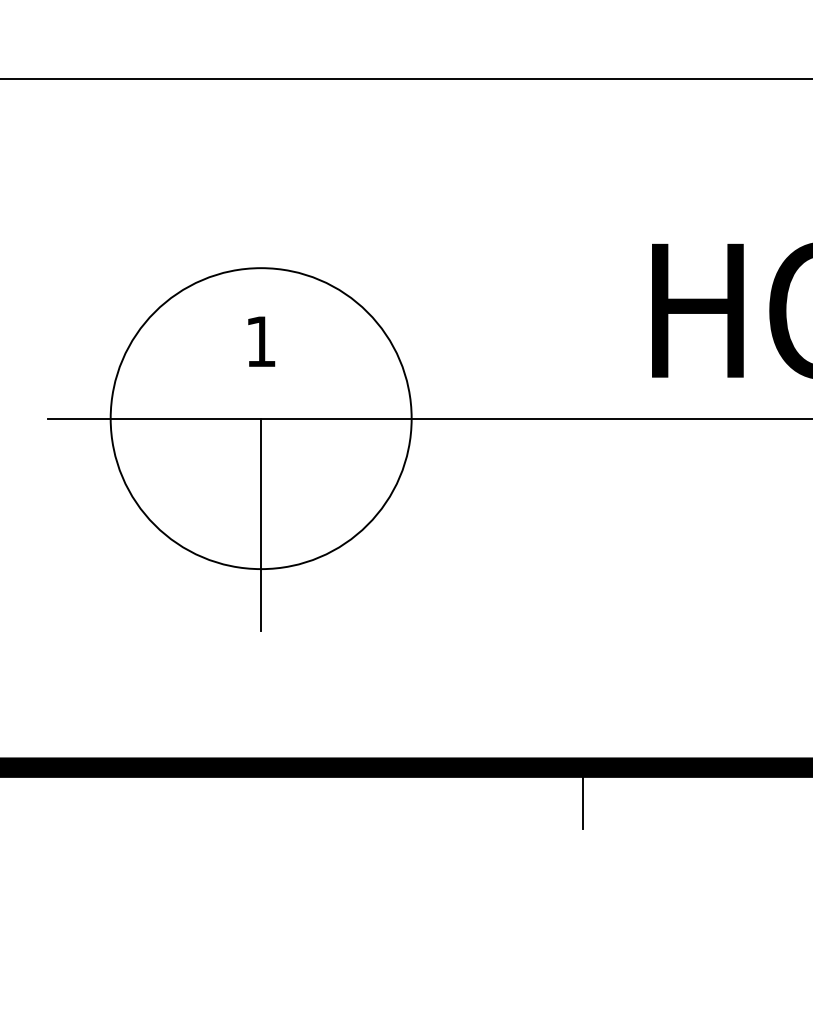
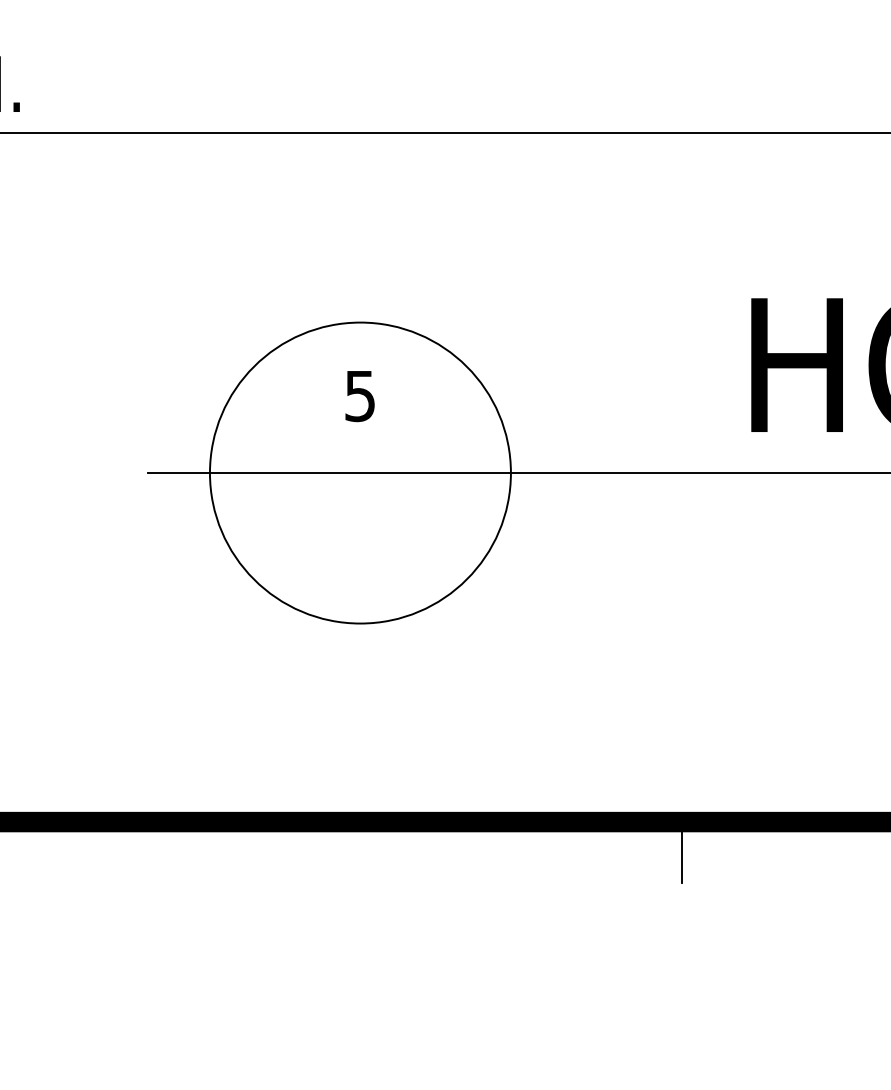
text: (260, 342) -> (359, 396), 1 -> 5
line: (261, 525) -> (360, 579), removed

